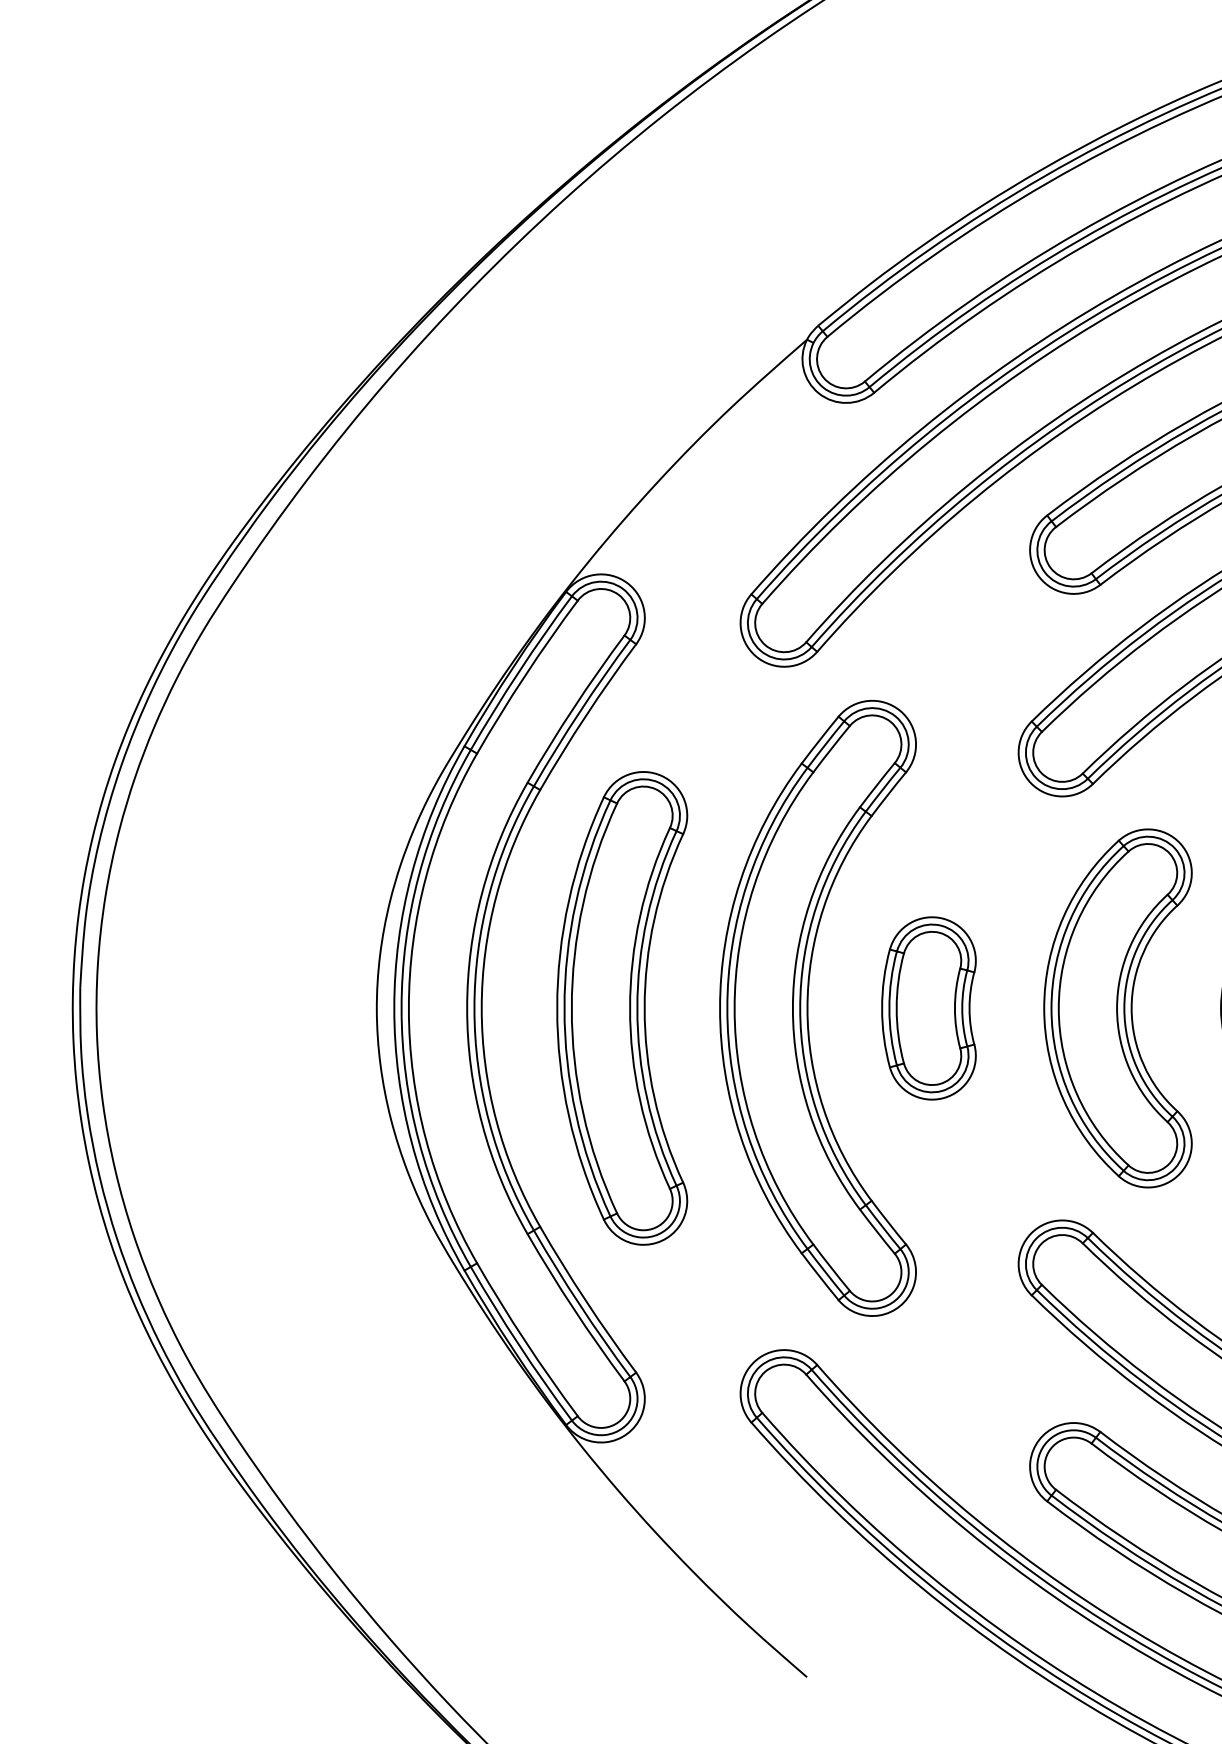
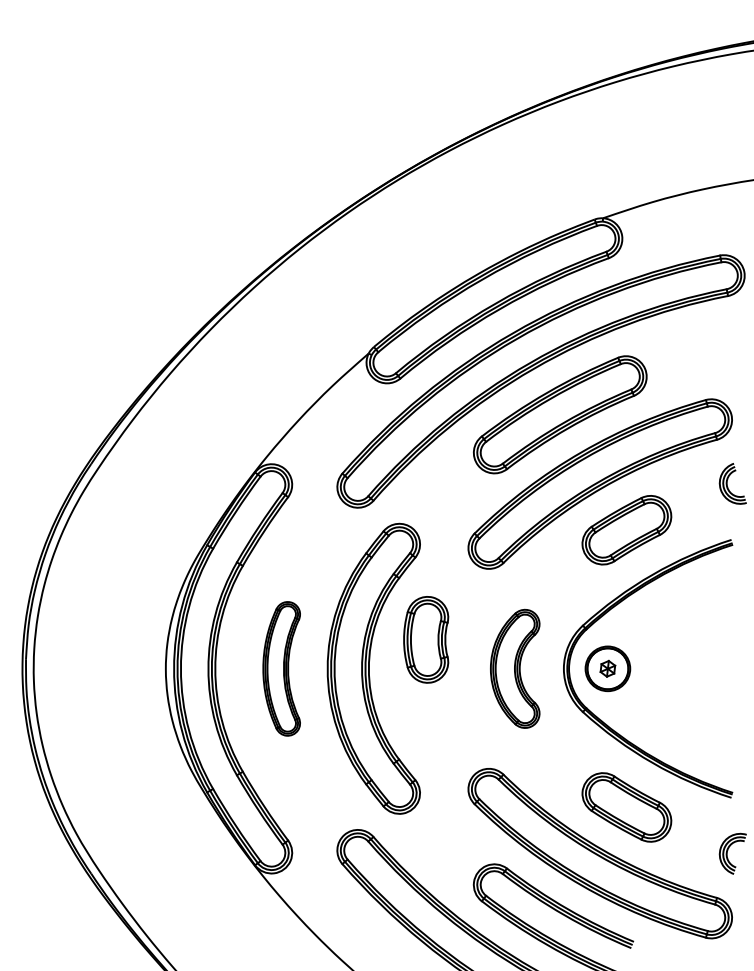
part: (622, 1007) -> (281, 668), size x0.6
part: (929, 1007) -> (426, 639), moved
part: (1116, 1007) -> (514, 668), size x0.7

